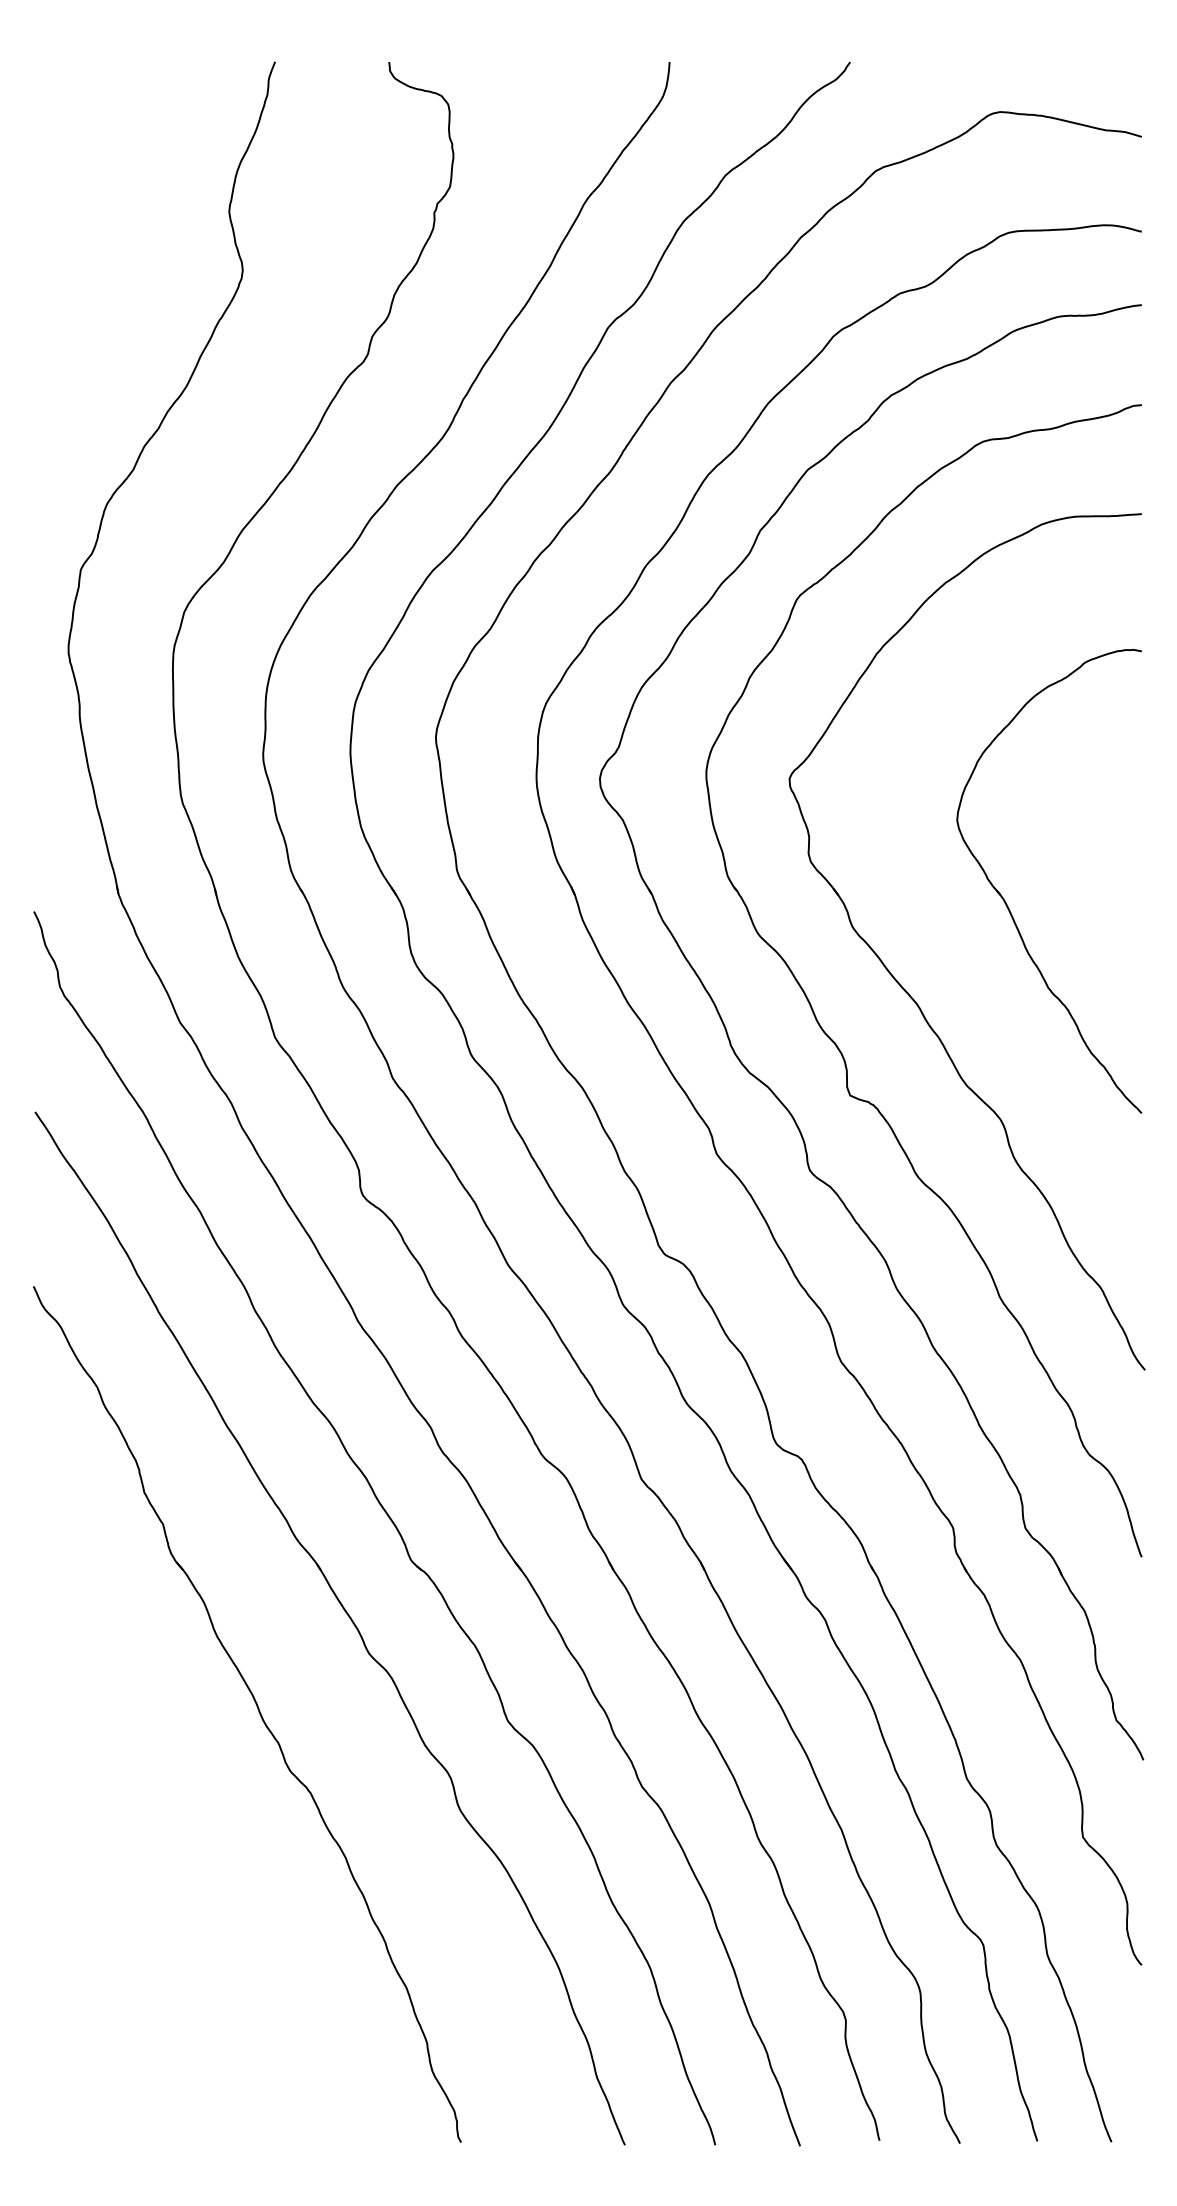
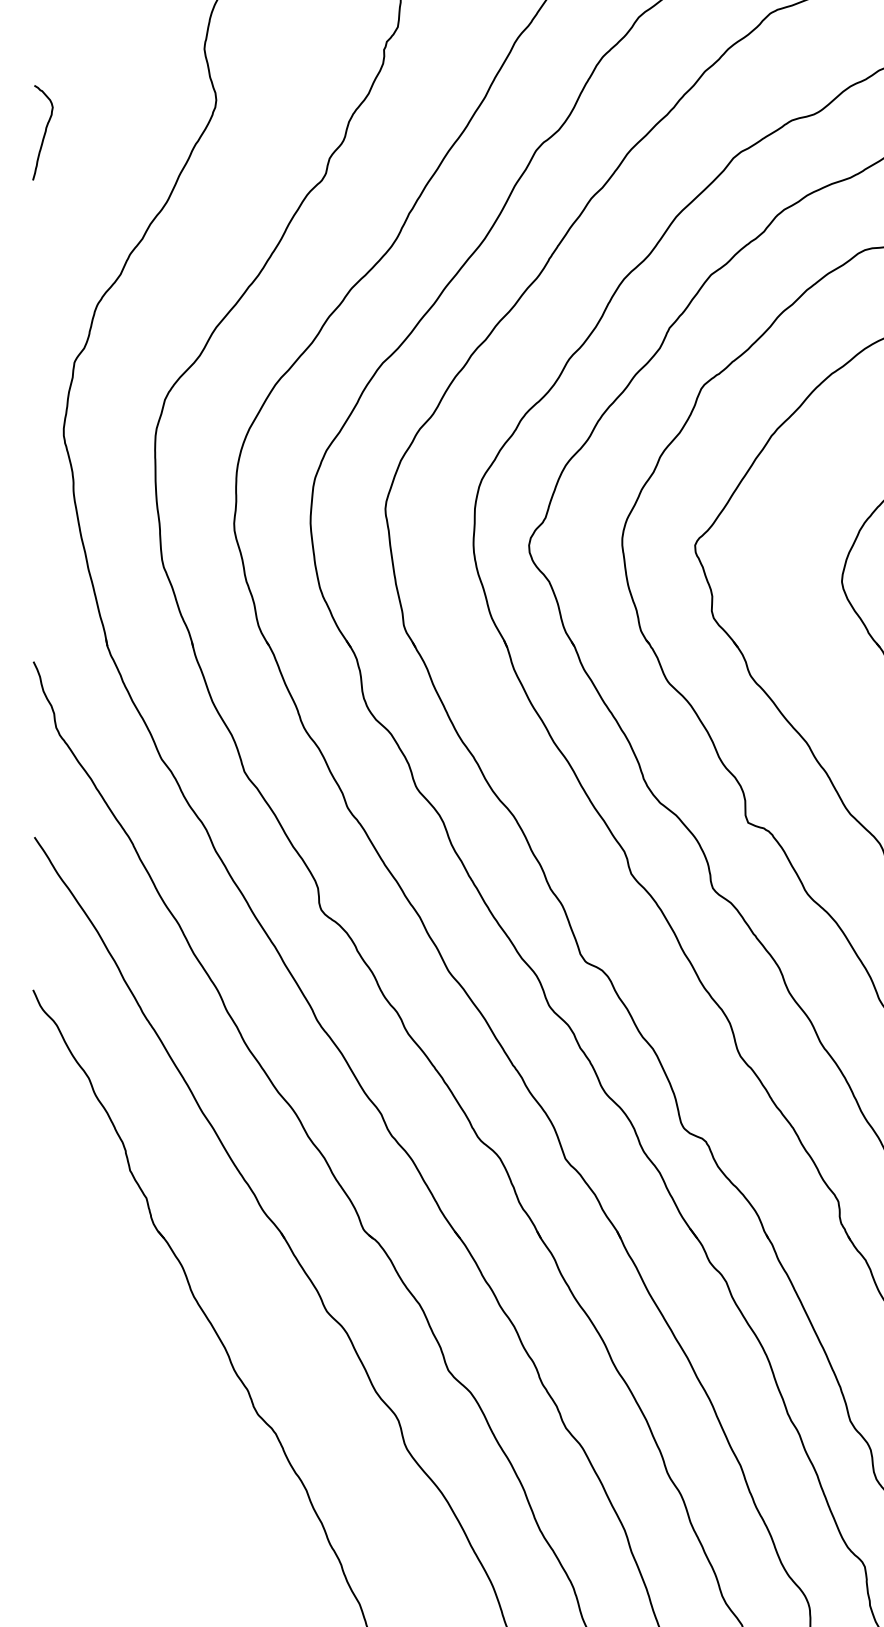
curve: (46, 307) -> (44, 132), added

